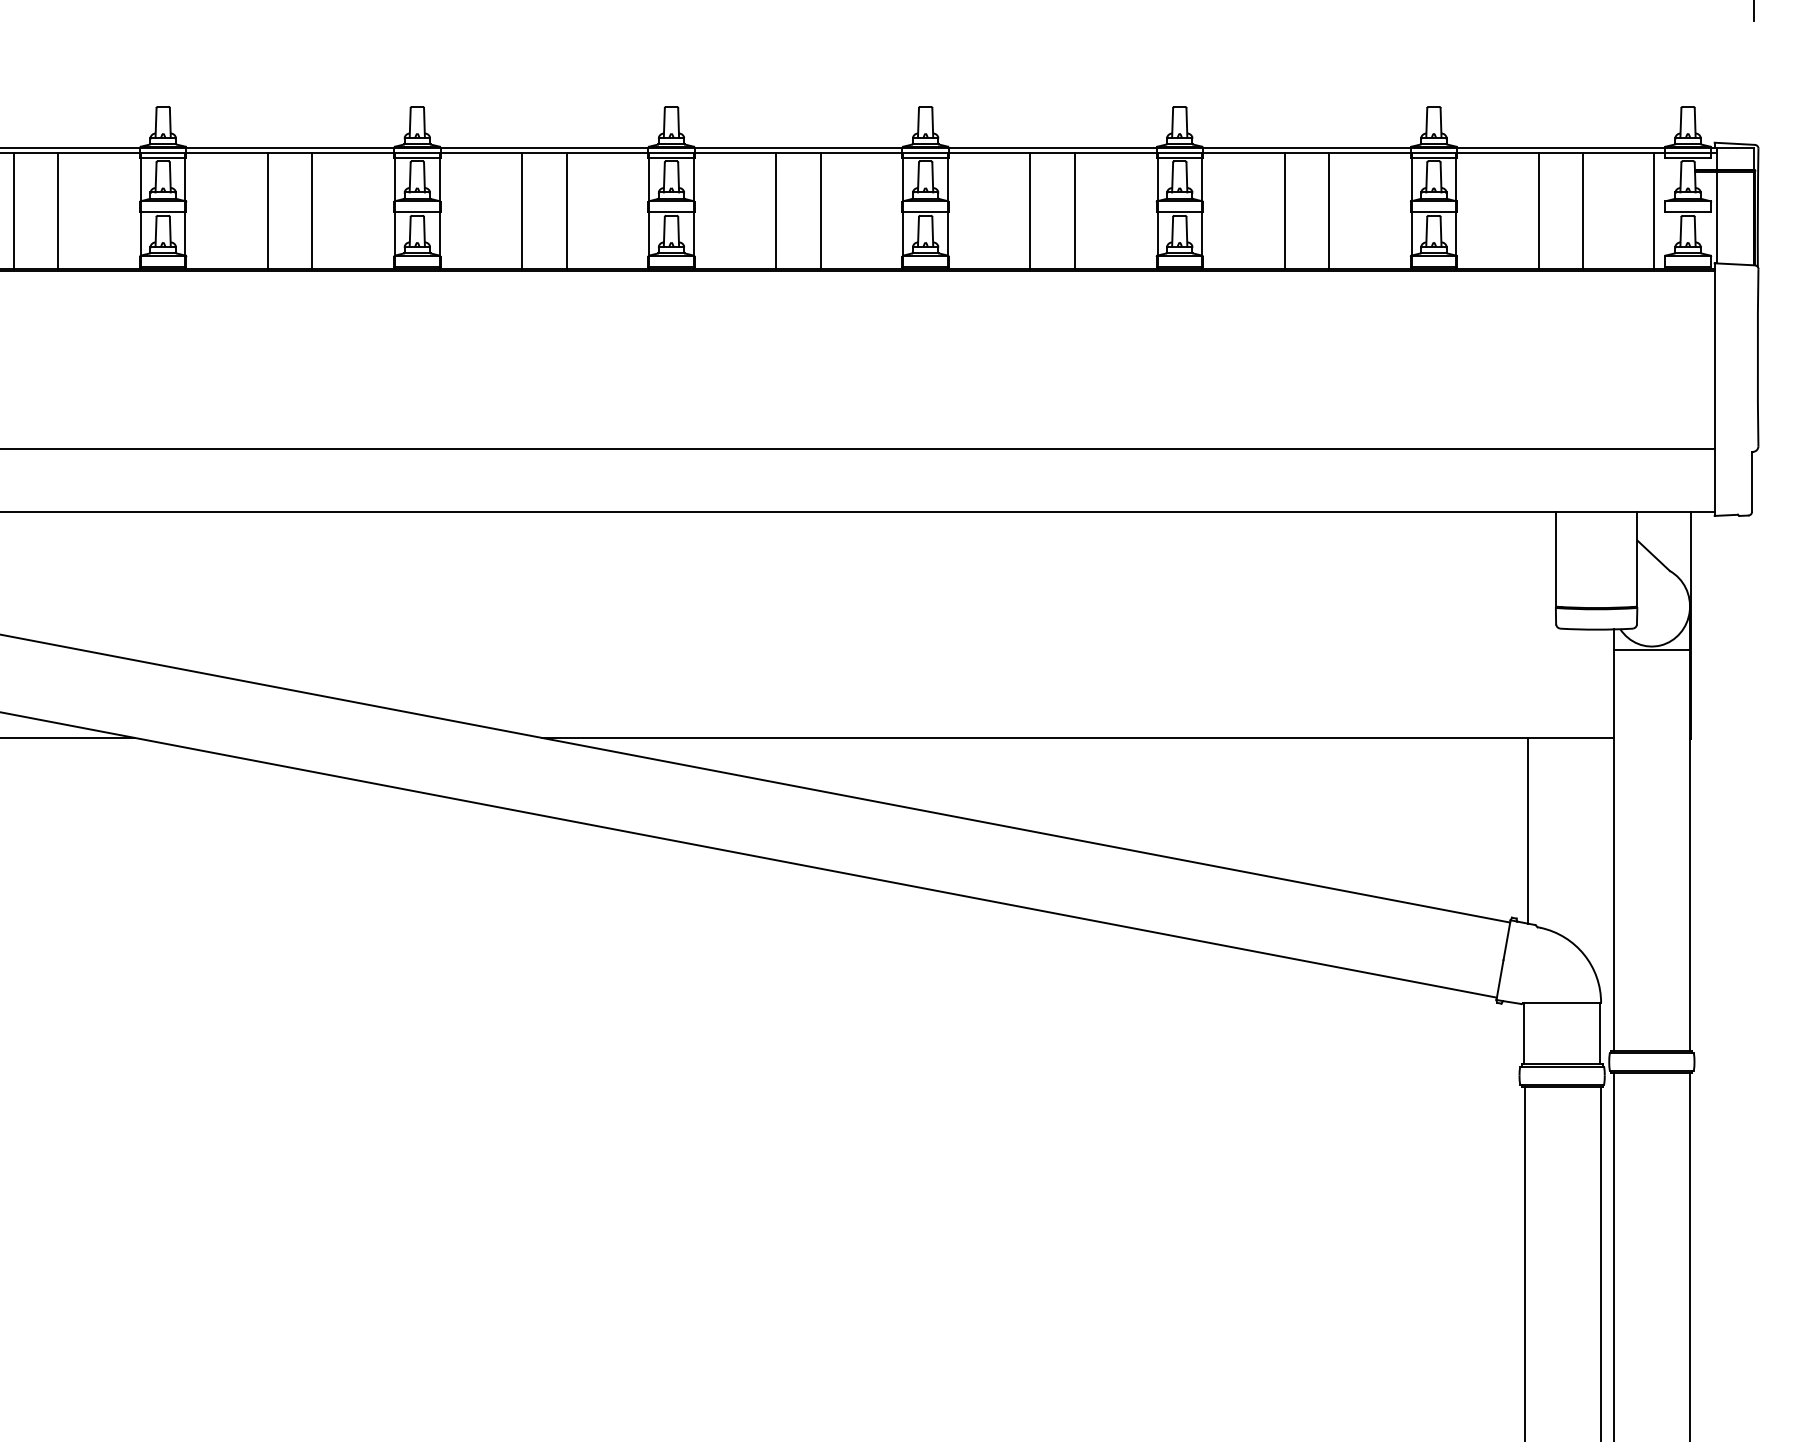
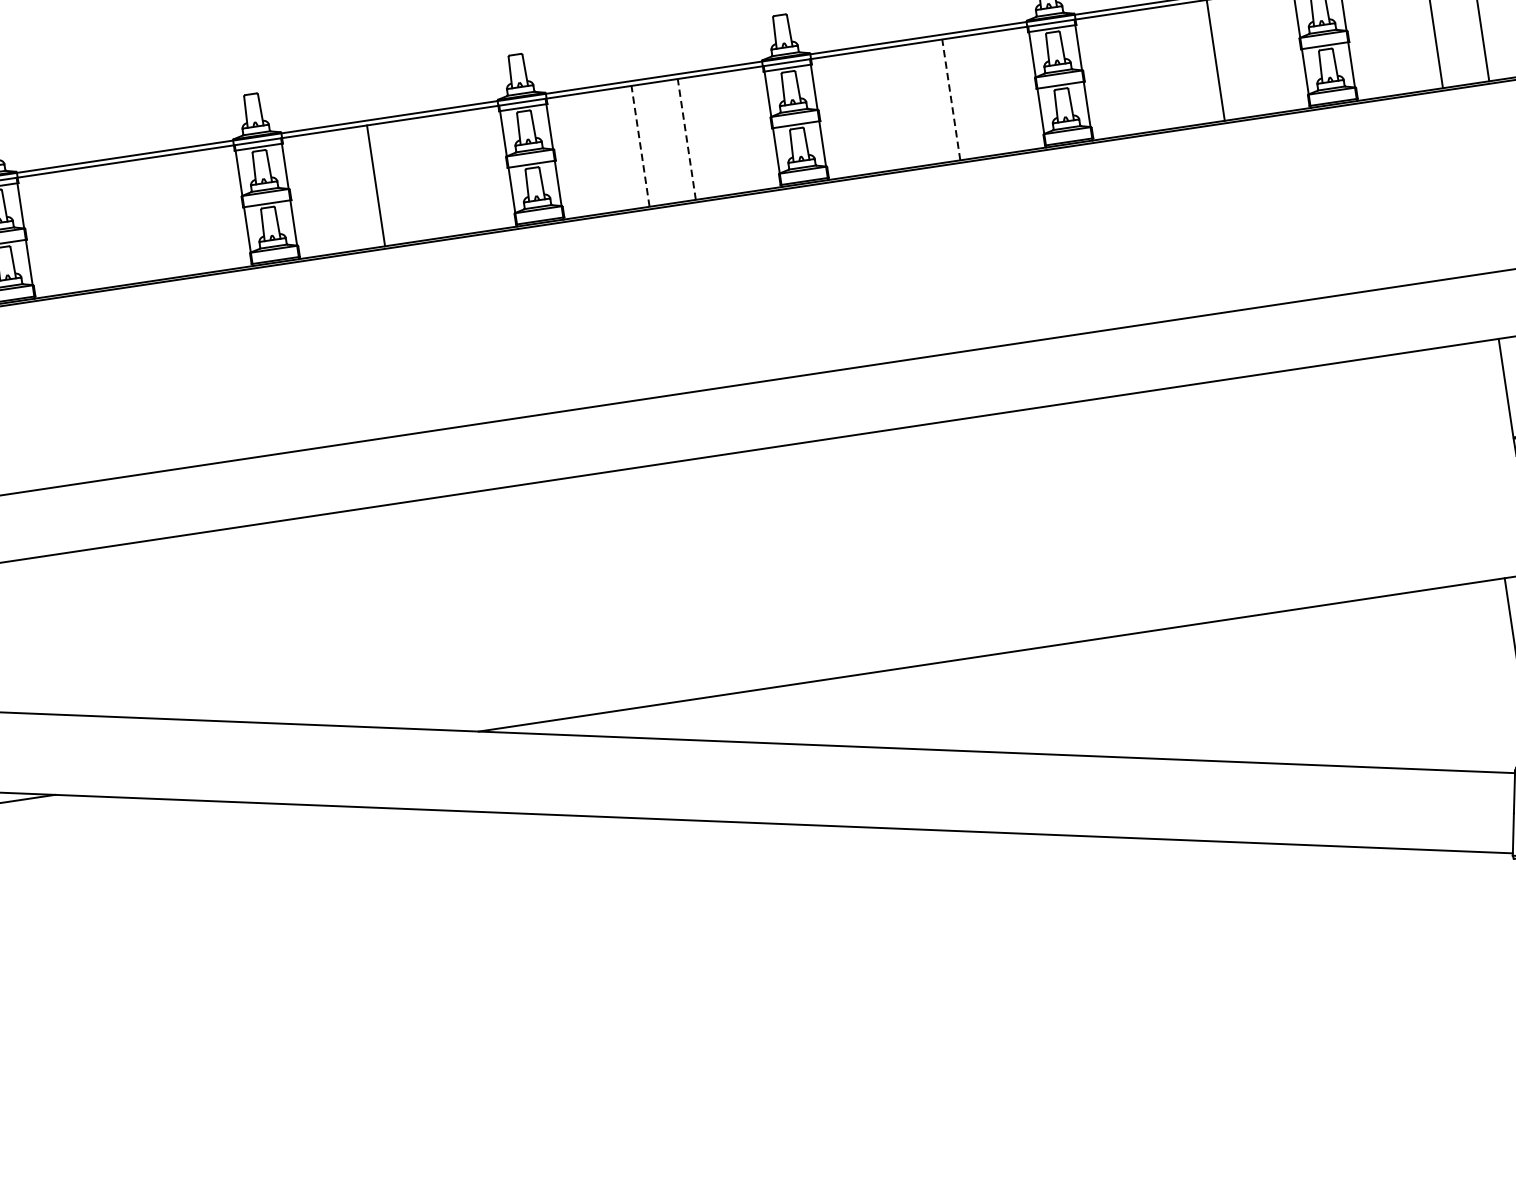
line: (268, 210) -> (112, 225), removed
line: (312, 210) -> (157, 218), removed
line: (566, 210) -> (422, 178), removed
line: (776, 210) -> (640, 146), solid -> dashed
line: (820, 210) -> (686, 139), solid -> dashed
line: (1030, 210) -> (905, 106), removed
line: (1074, 210) -> (950, 99), solid -> dashed
line: (1284, 210) -> (1169, 67), removed

